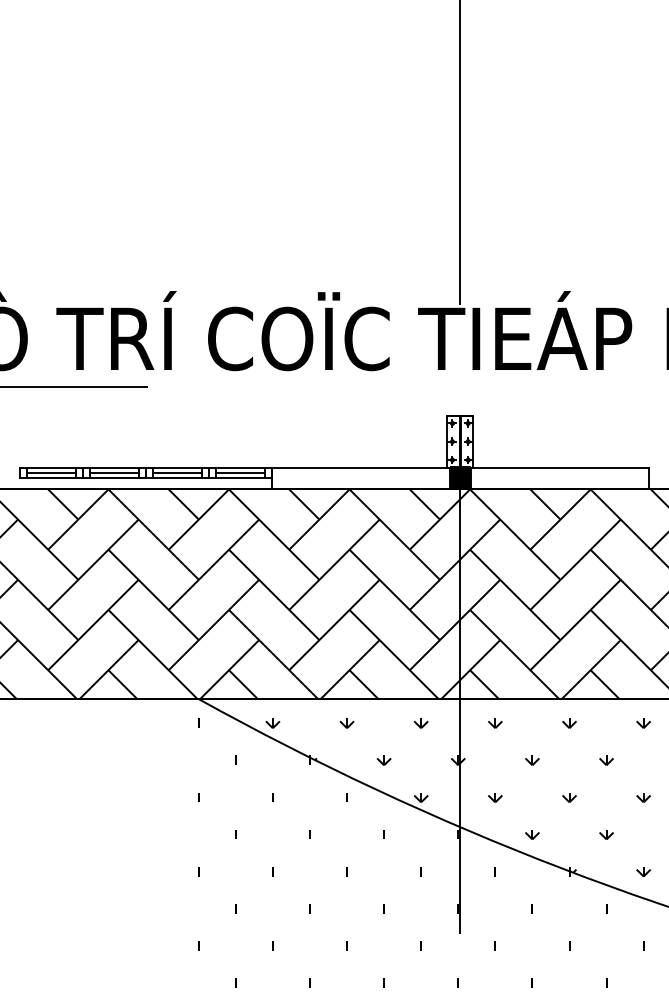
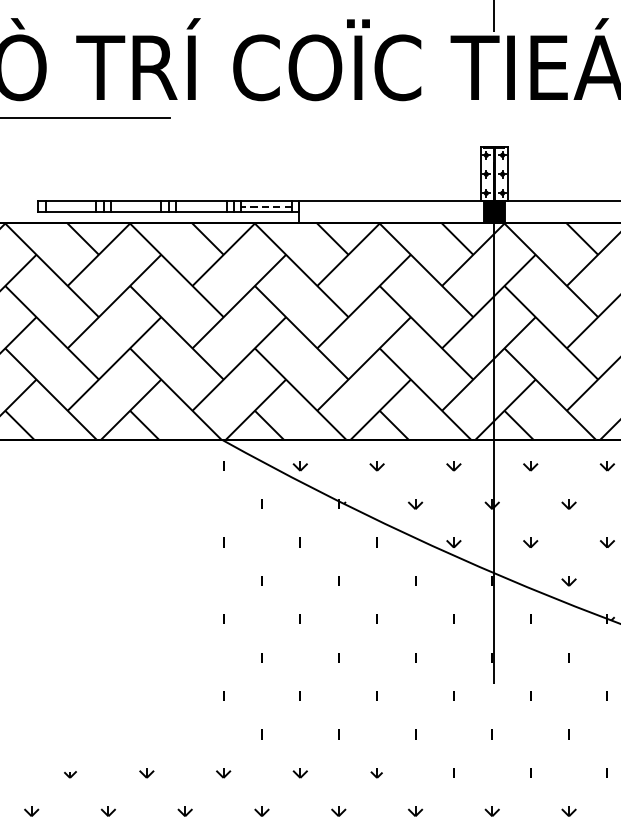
line: (50, 473) -> (70, 207), removed
line: (113, 473) -> (135, 207), removed
line: (176, 473) -> (200, 207), removed
line: (239, 473) -> (265, 207), solid -> dashed

